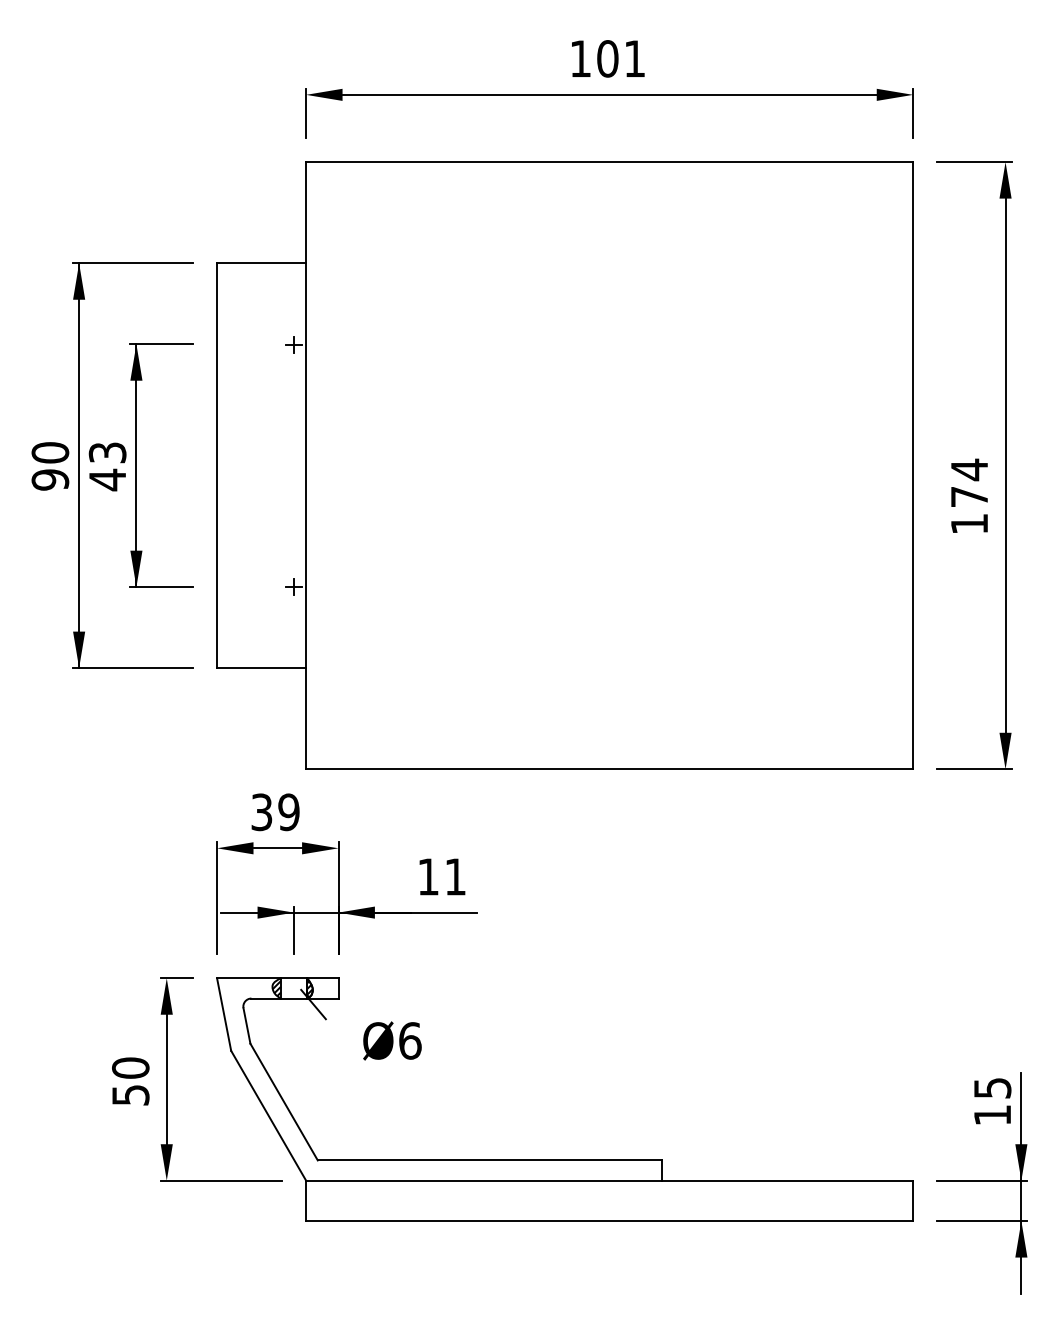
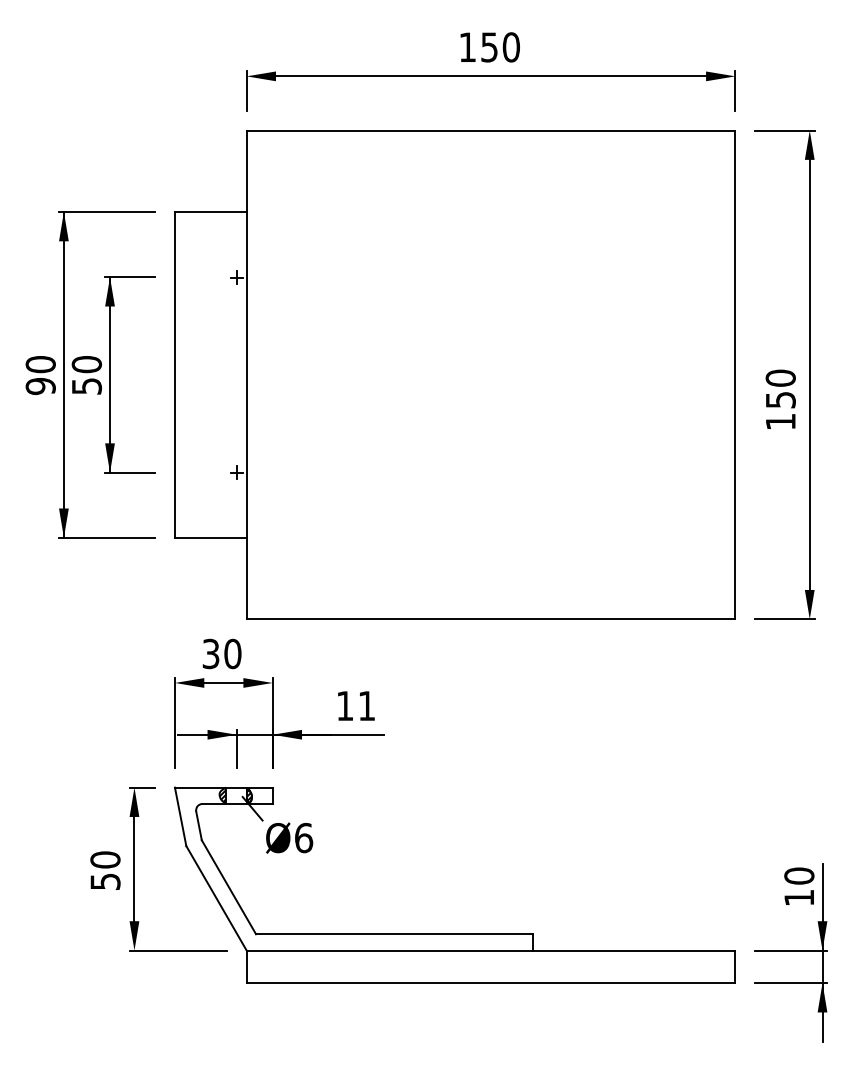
text: (621, 58) -> (500, 47), 101 -> 150
text: (107, 466) -> (86, 375), 43 -> 50
text: (969, 482) -> (780, 388), 174 -> 150
text: (288, 812) -> (232, 654), 39 -> 30
text: (392, 1040) -> (289, 837), moved
text: (992, 1087) -> (799, 875), 15 -> 10

